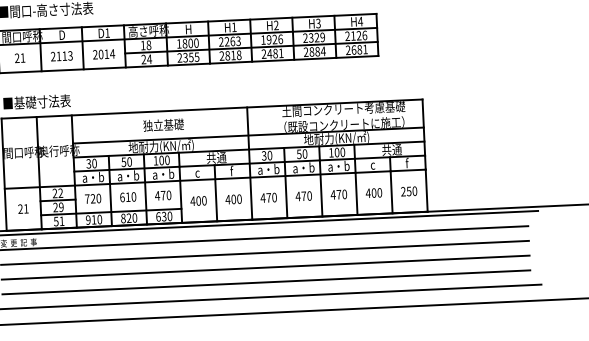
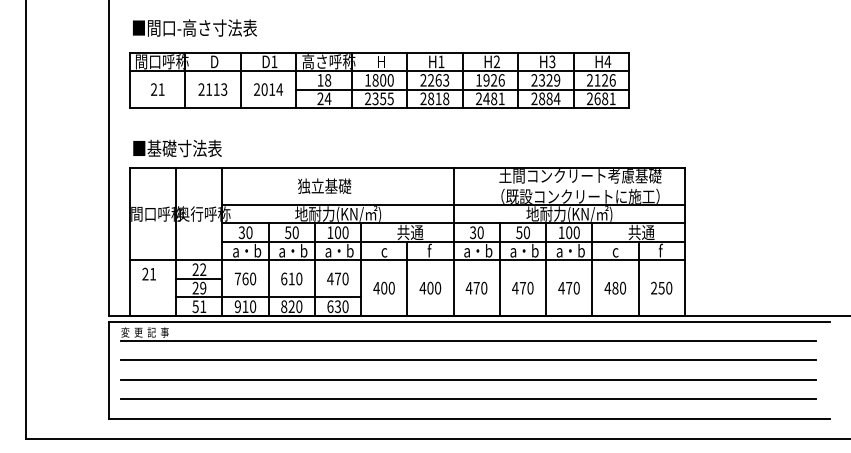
text: (163, 124) -> (324, 185), moved
text: (374, 193) -> (615, 288), 400 -> 480
text: (93, 198) -> (245, 278), 720 -> 760
text: (22, 208) -> (148, 273), moved

